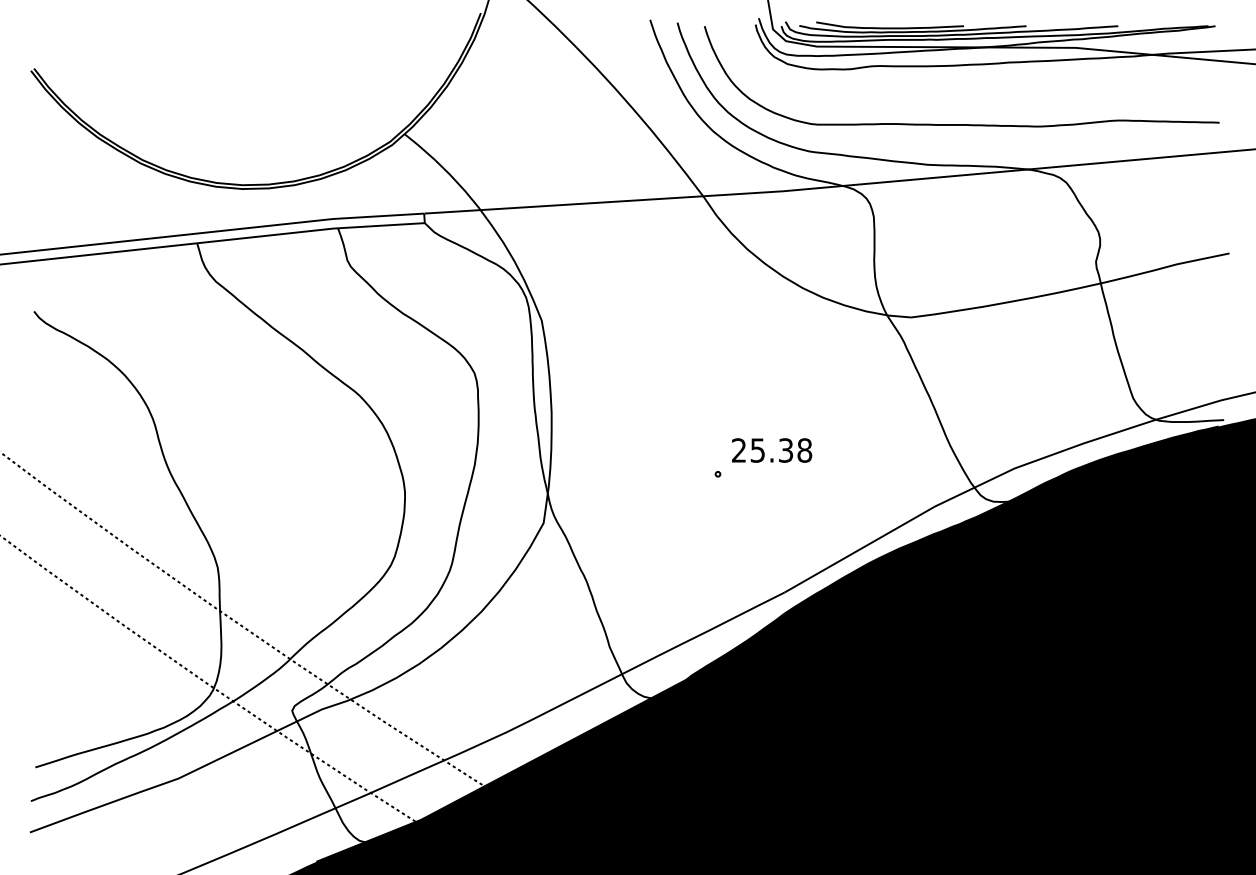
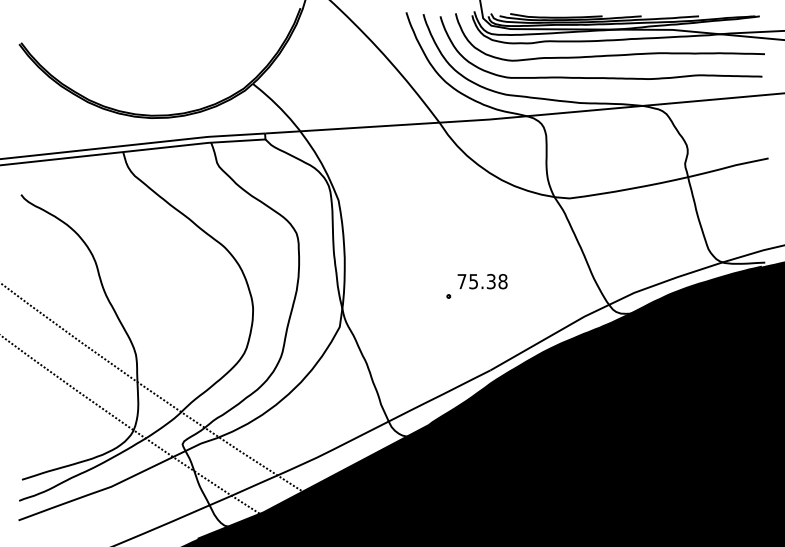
curve: (975, 87) -> (609, 54), added
text: (738, 450) -> (461, 281), 25.38 -> 75.38

